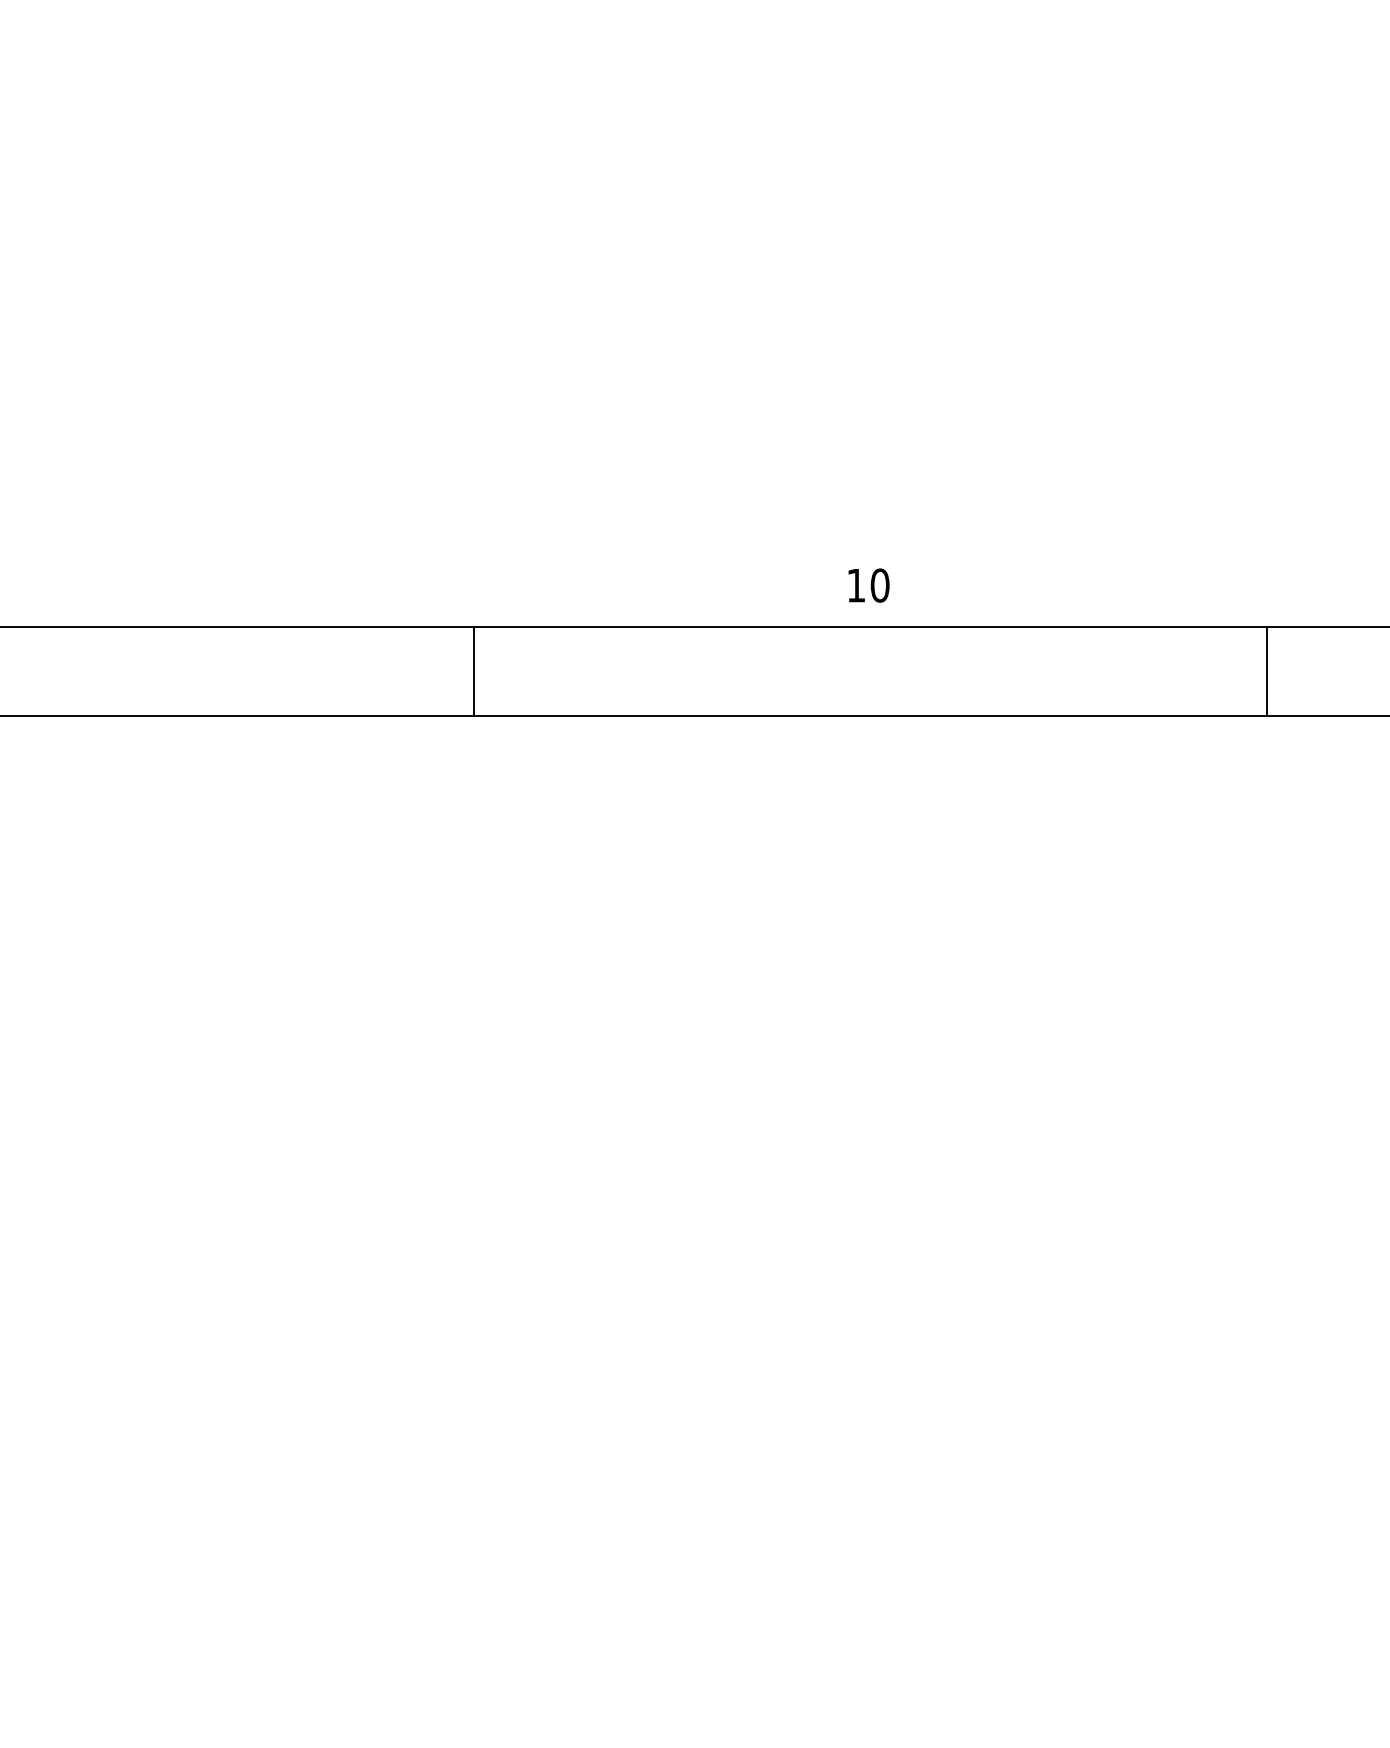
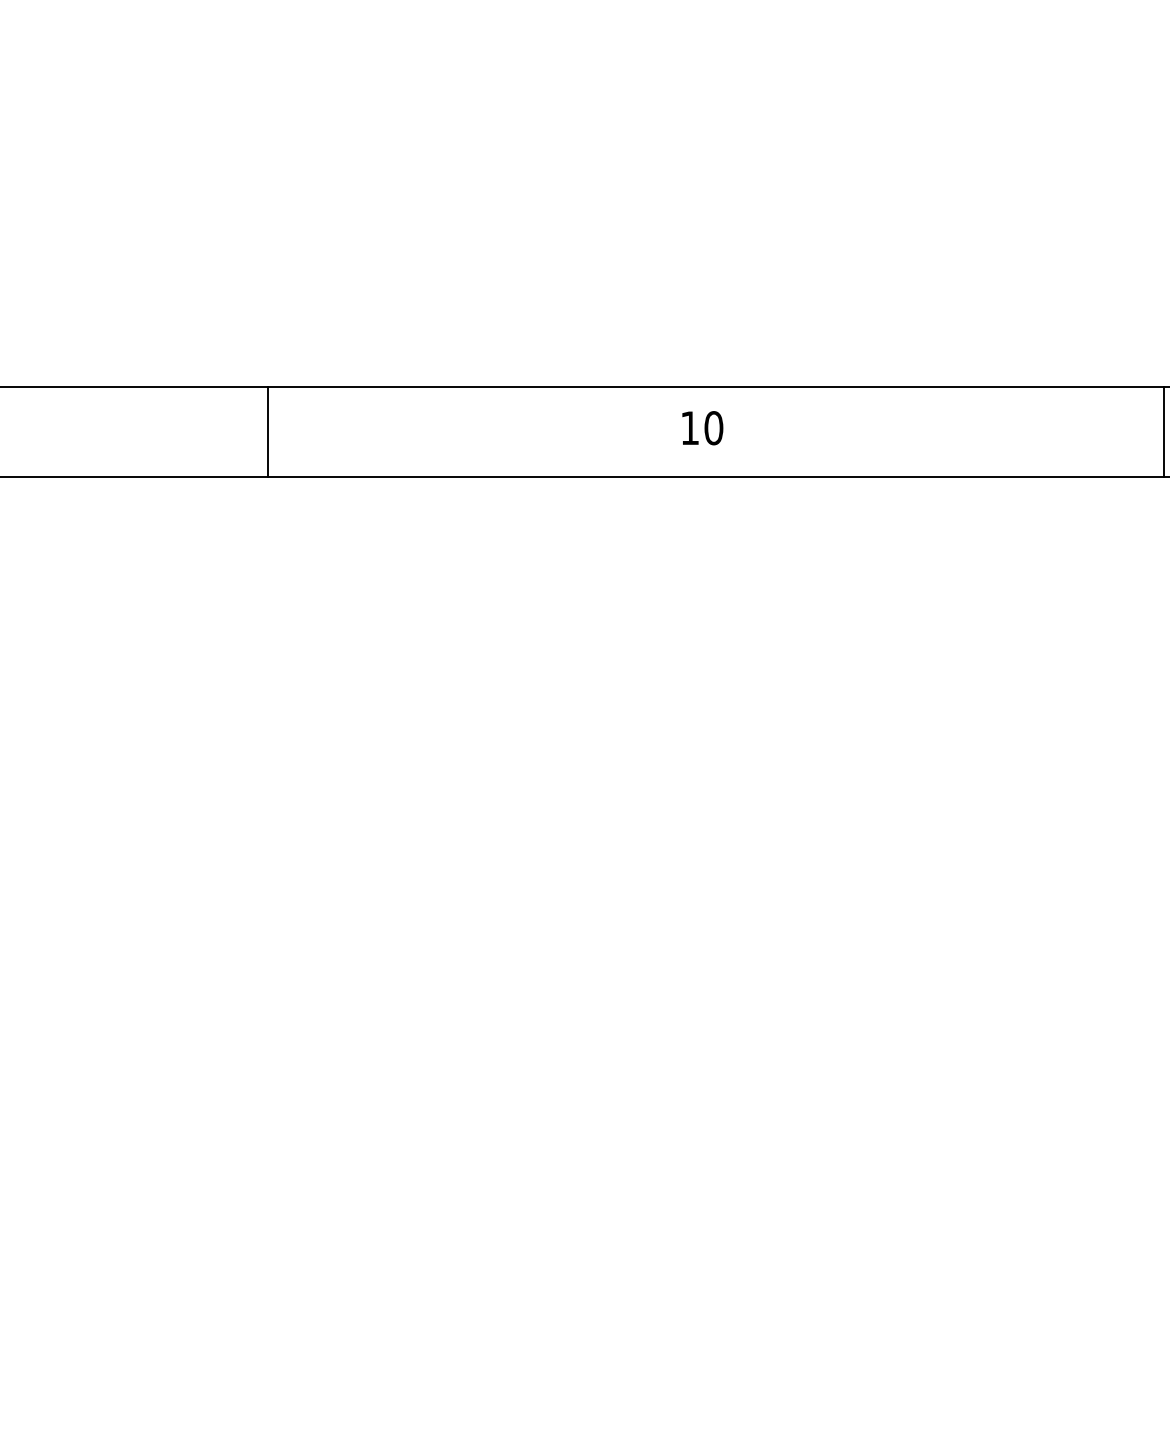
text: (868, 585) -> (702, 428), moved
line: (474, 671) -> (268, 432), moved
line: (1266, 671) -> (1164, 432), moved

